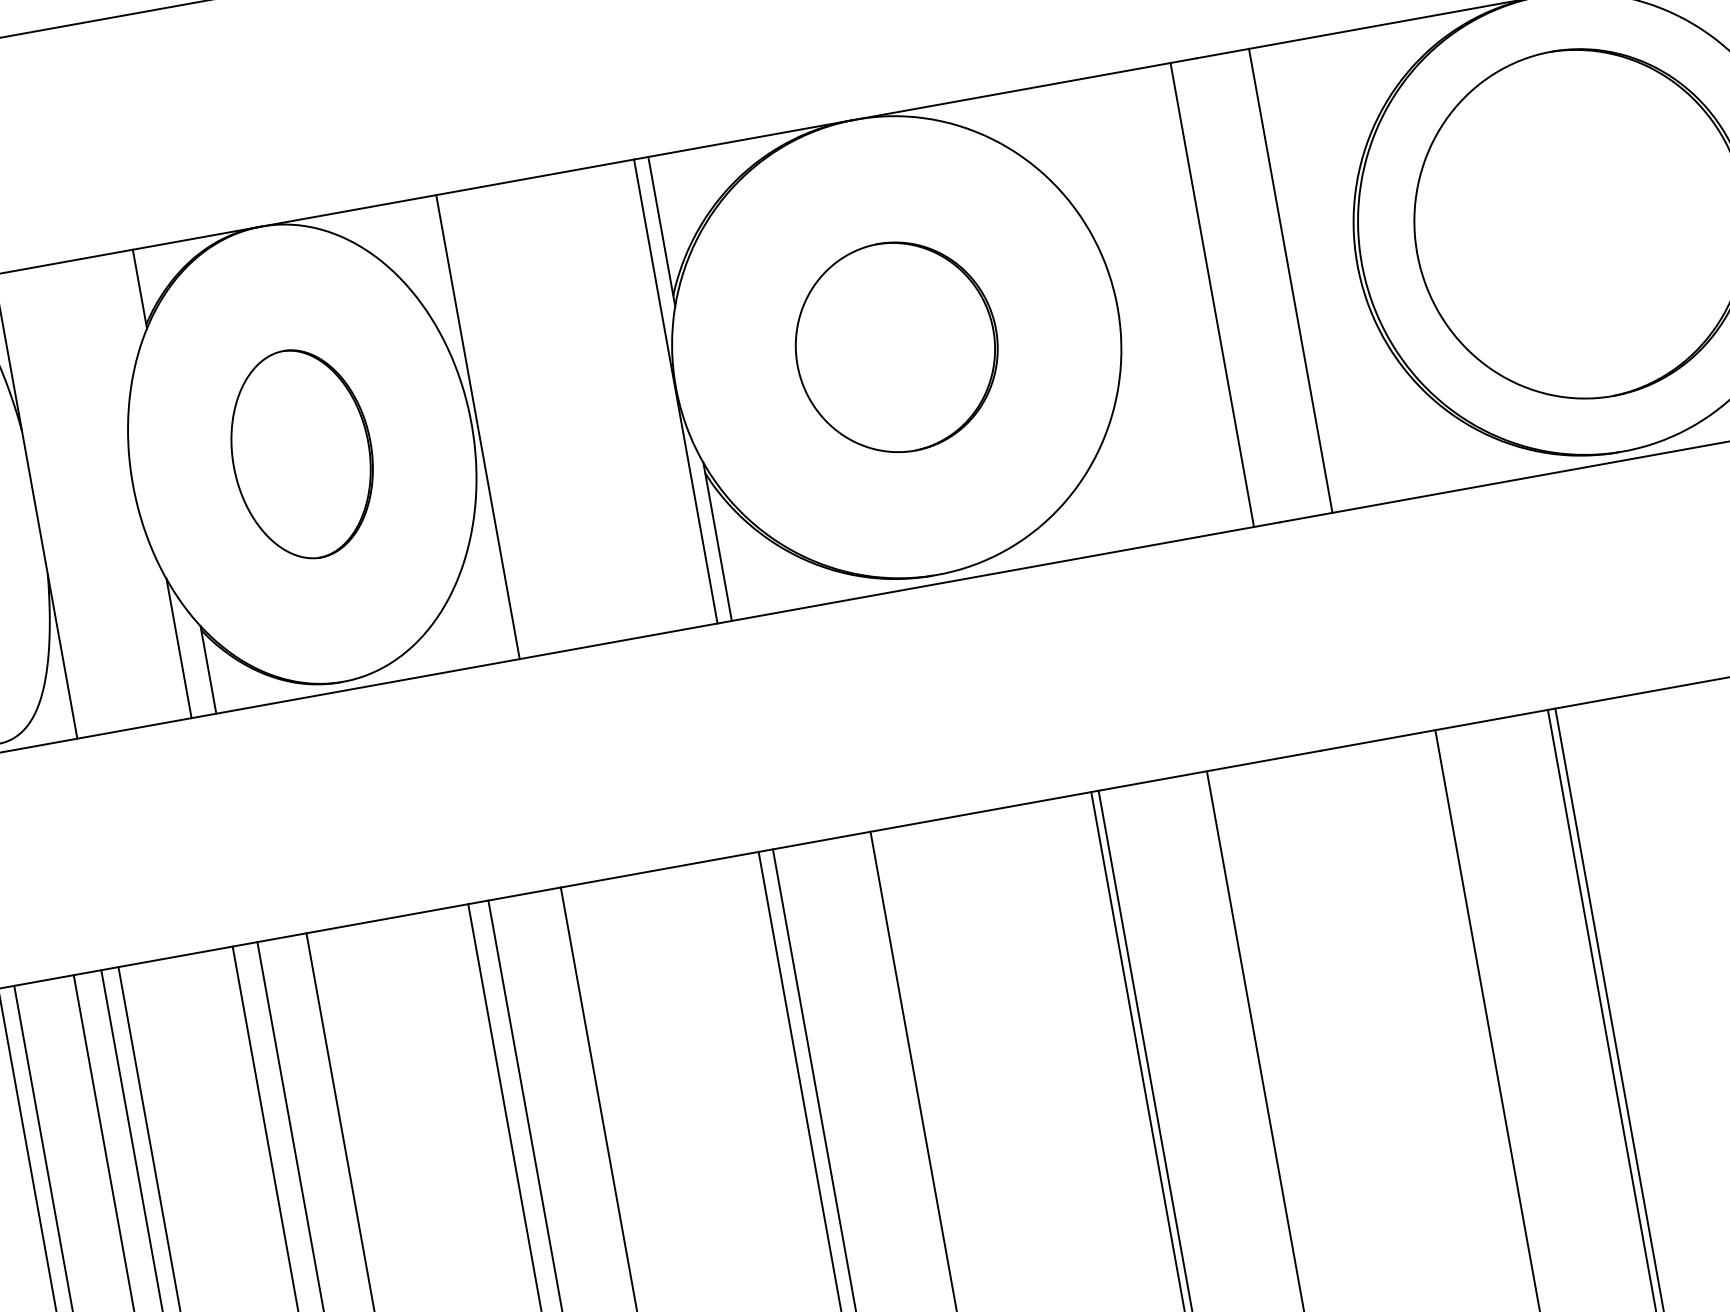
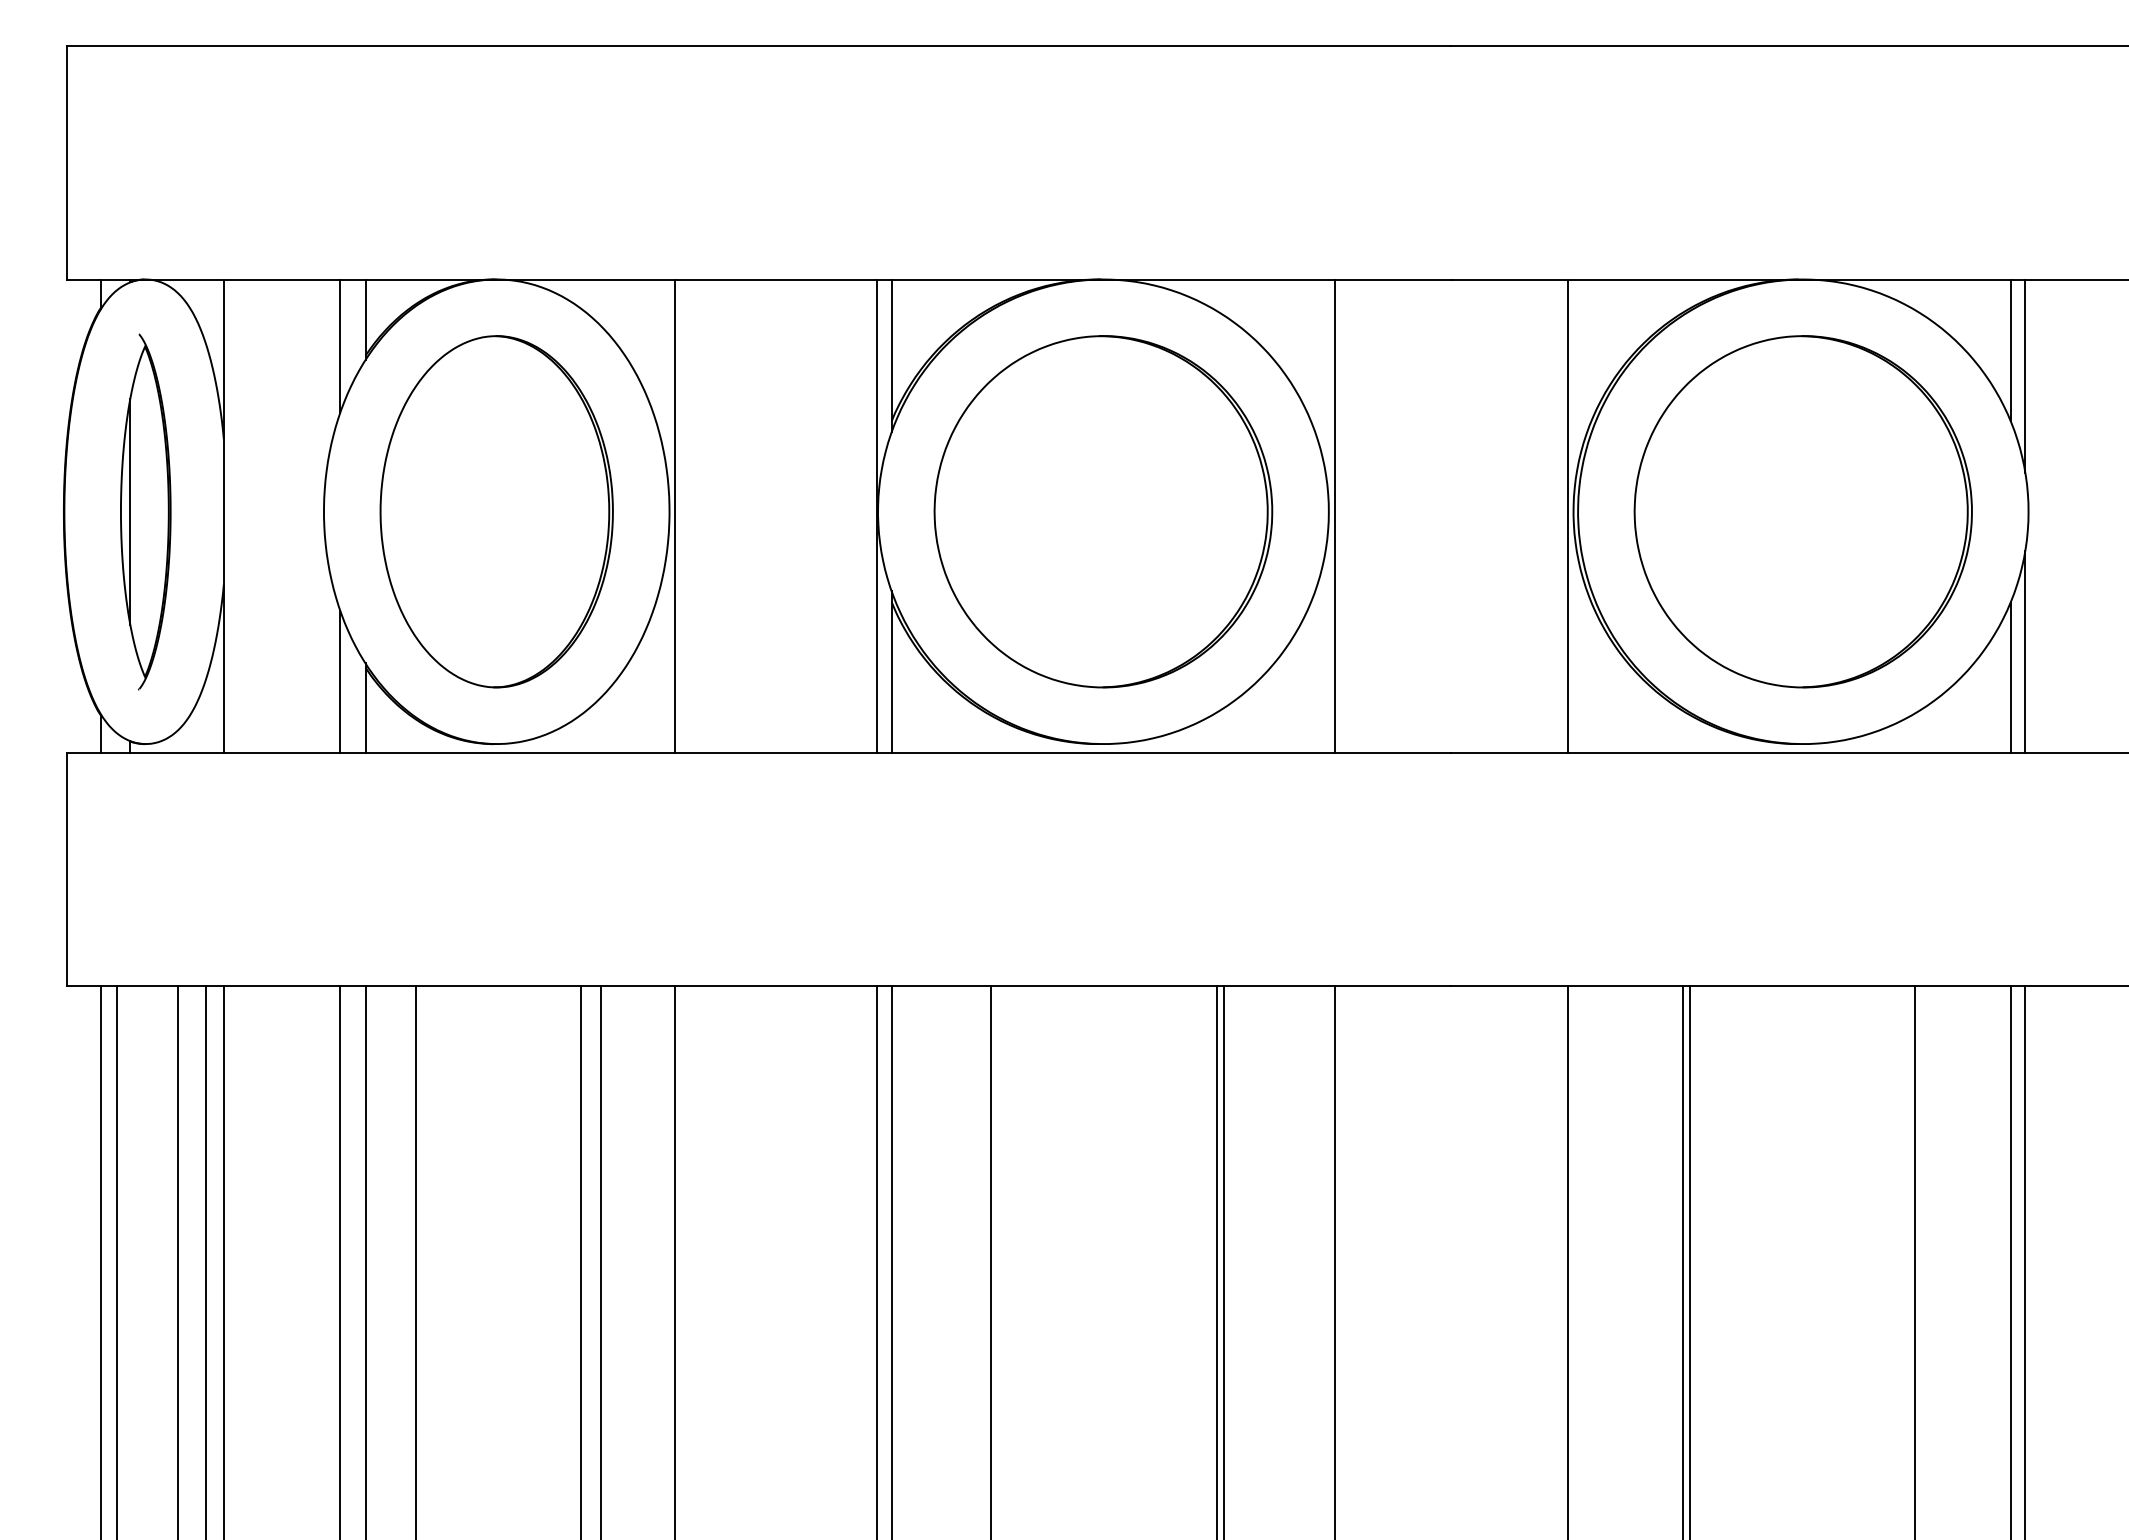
line: (1290, 281) -> (1567, 516), moved
line: (1212, 295) -> (1334, 516), moved
line: (119, 318) -> (340, 345), added
part: (896, 346) -> (1103, 511), size x1.67
part: (301, 453) -> (496, 511), size x1.67

